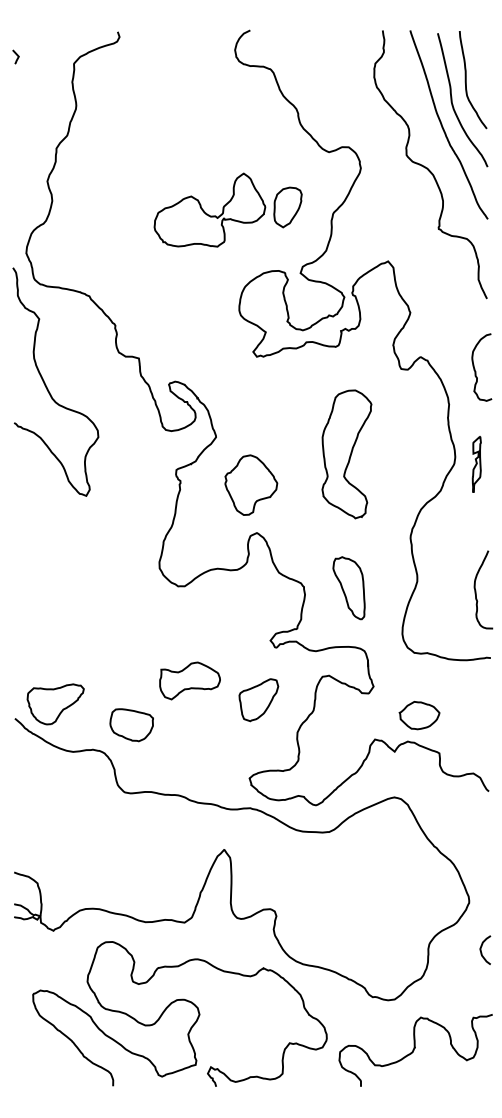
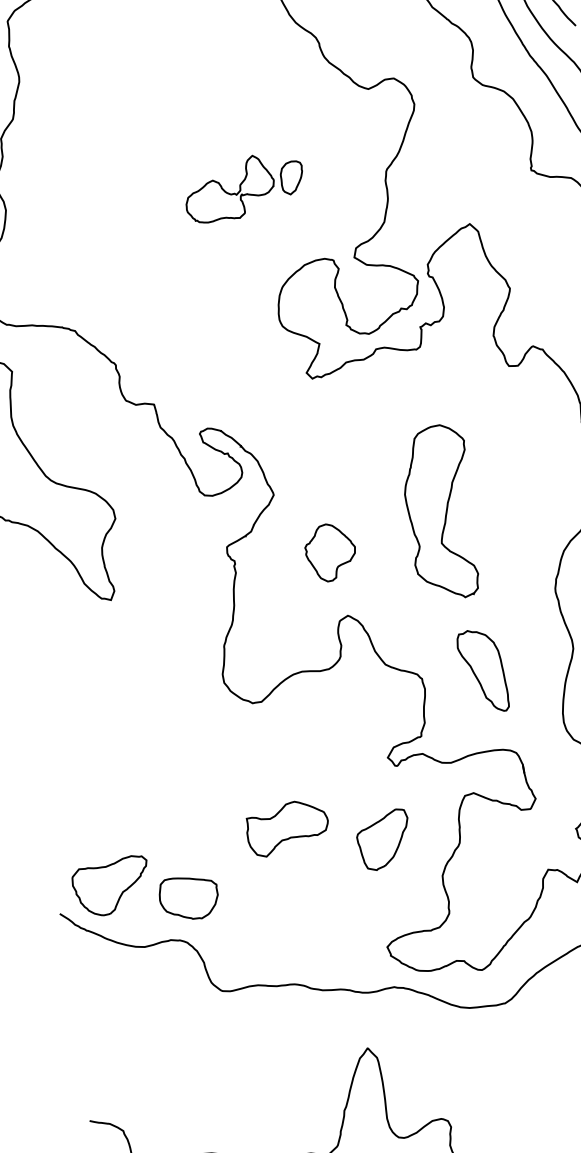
part: (227, 209) -> (243, 186), size x0.6
part: (346, 454) -> (440, 513), moved
part: (251, 484) -> (330, 551), size x0.7
part: (131, 725) -> (188, 898), moved

